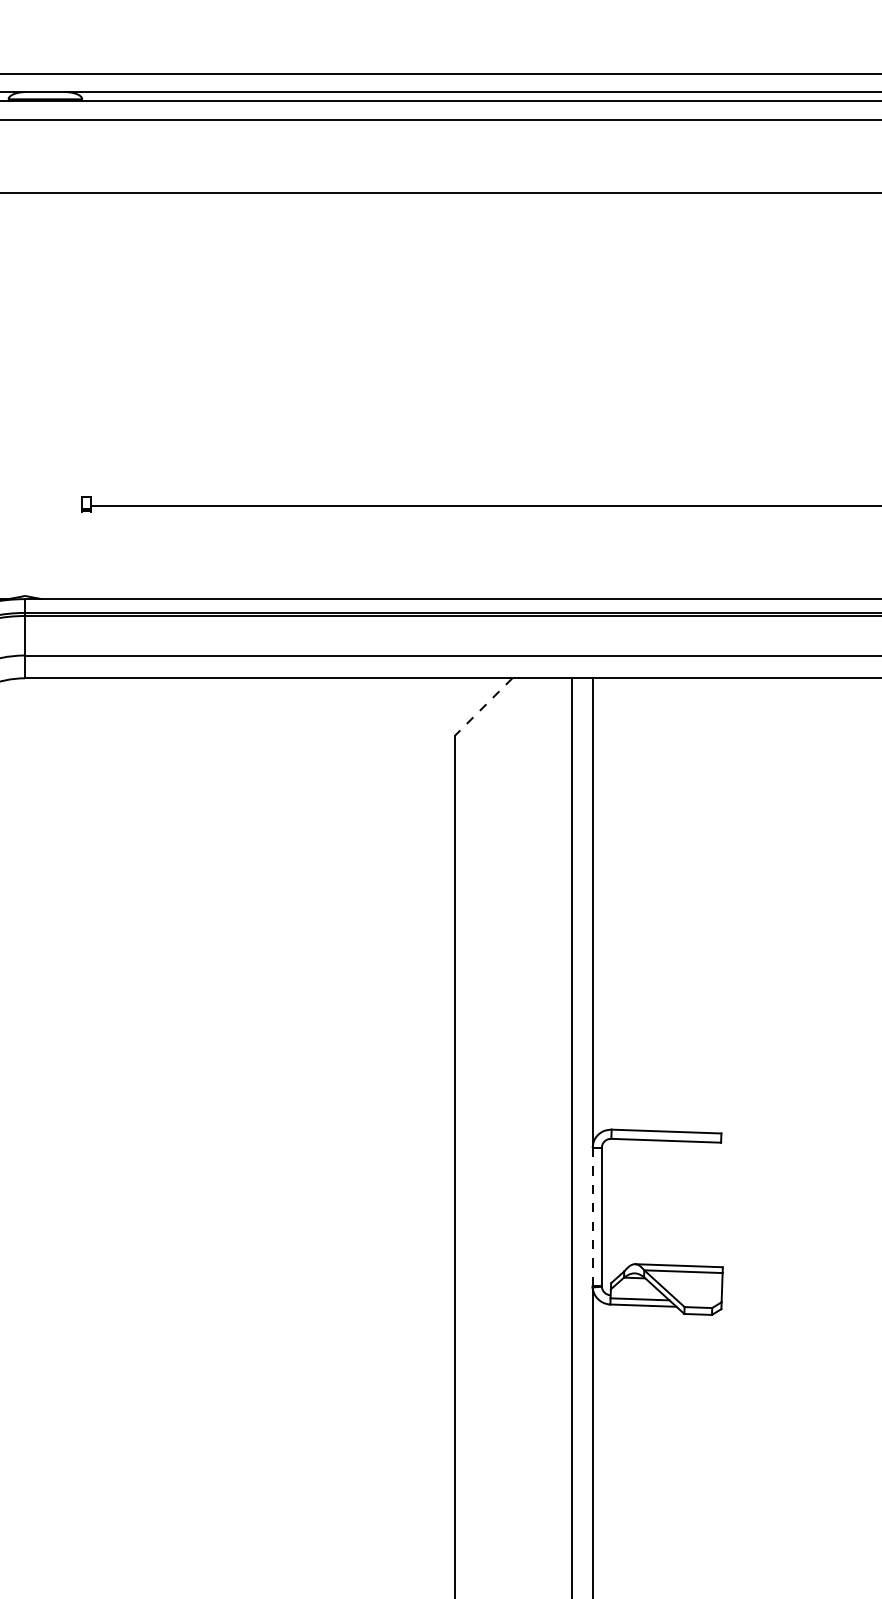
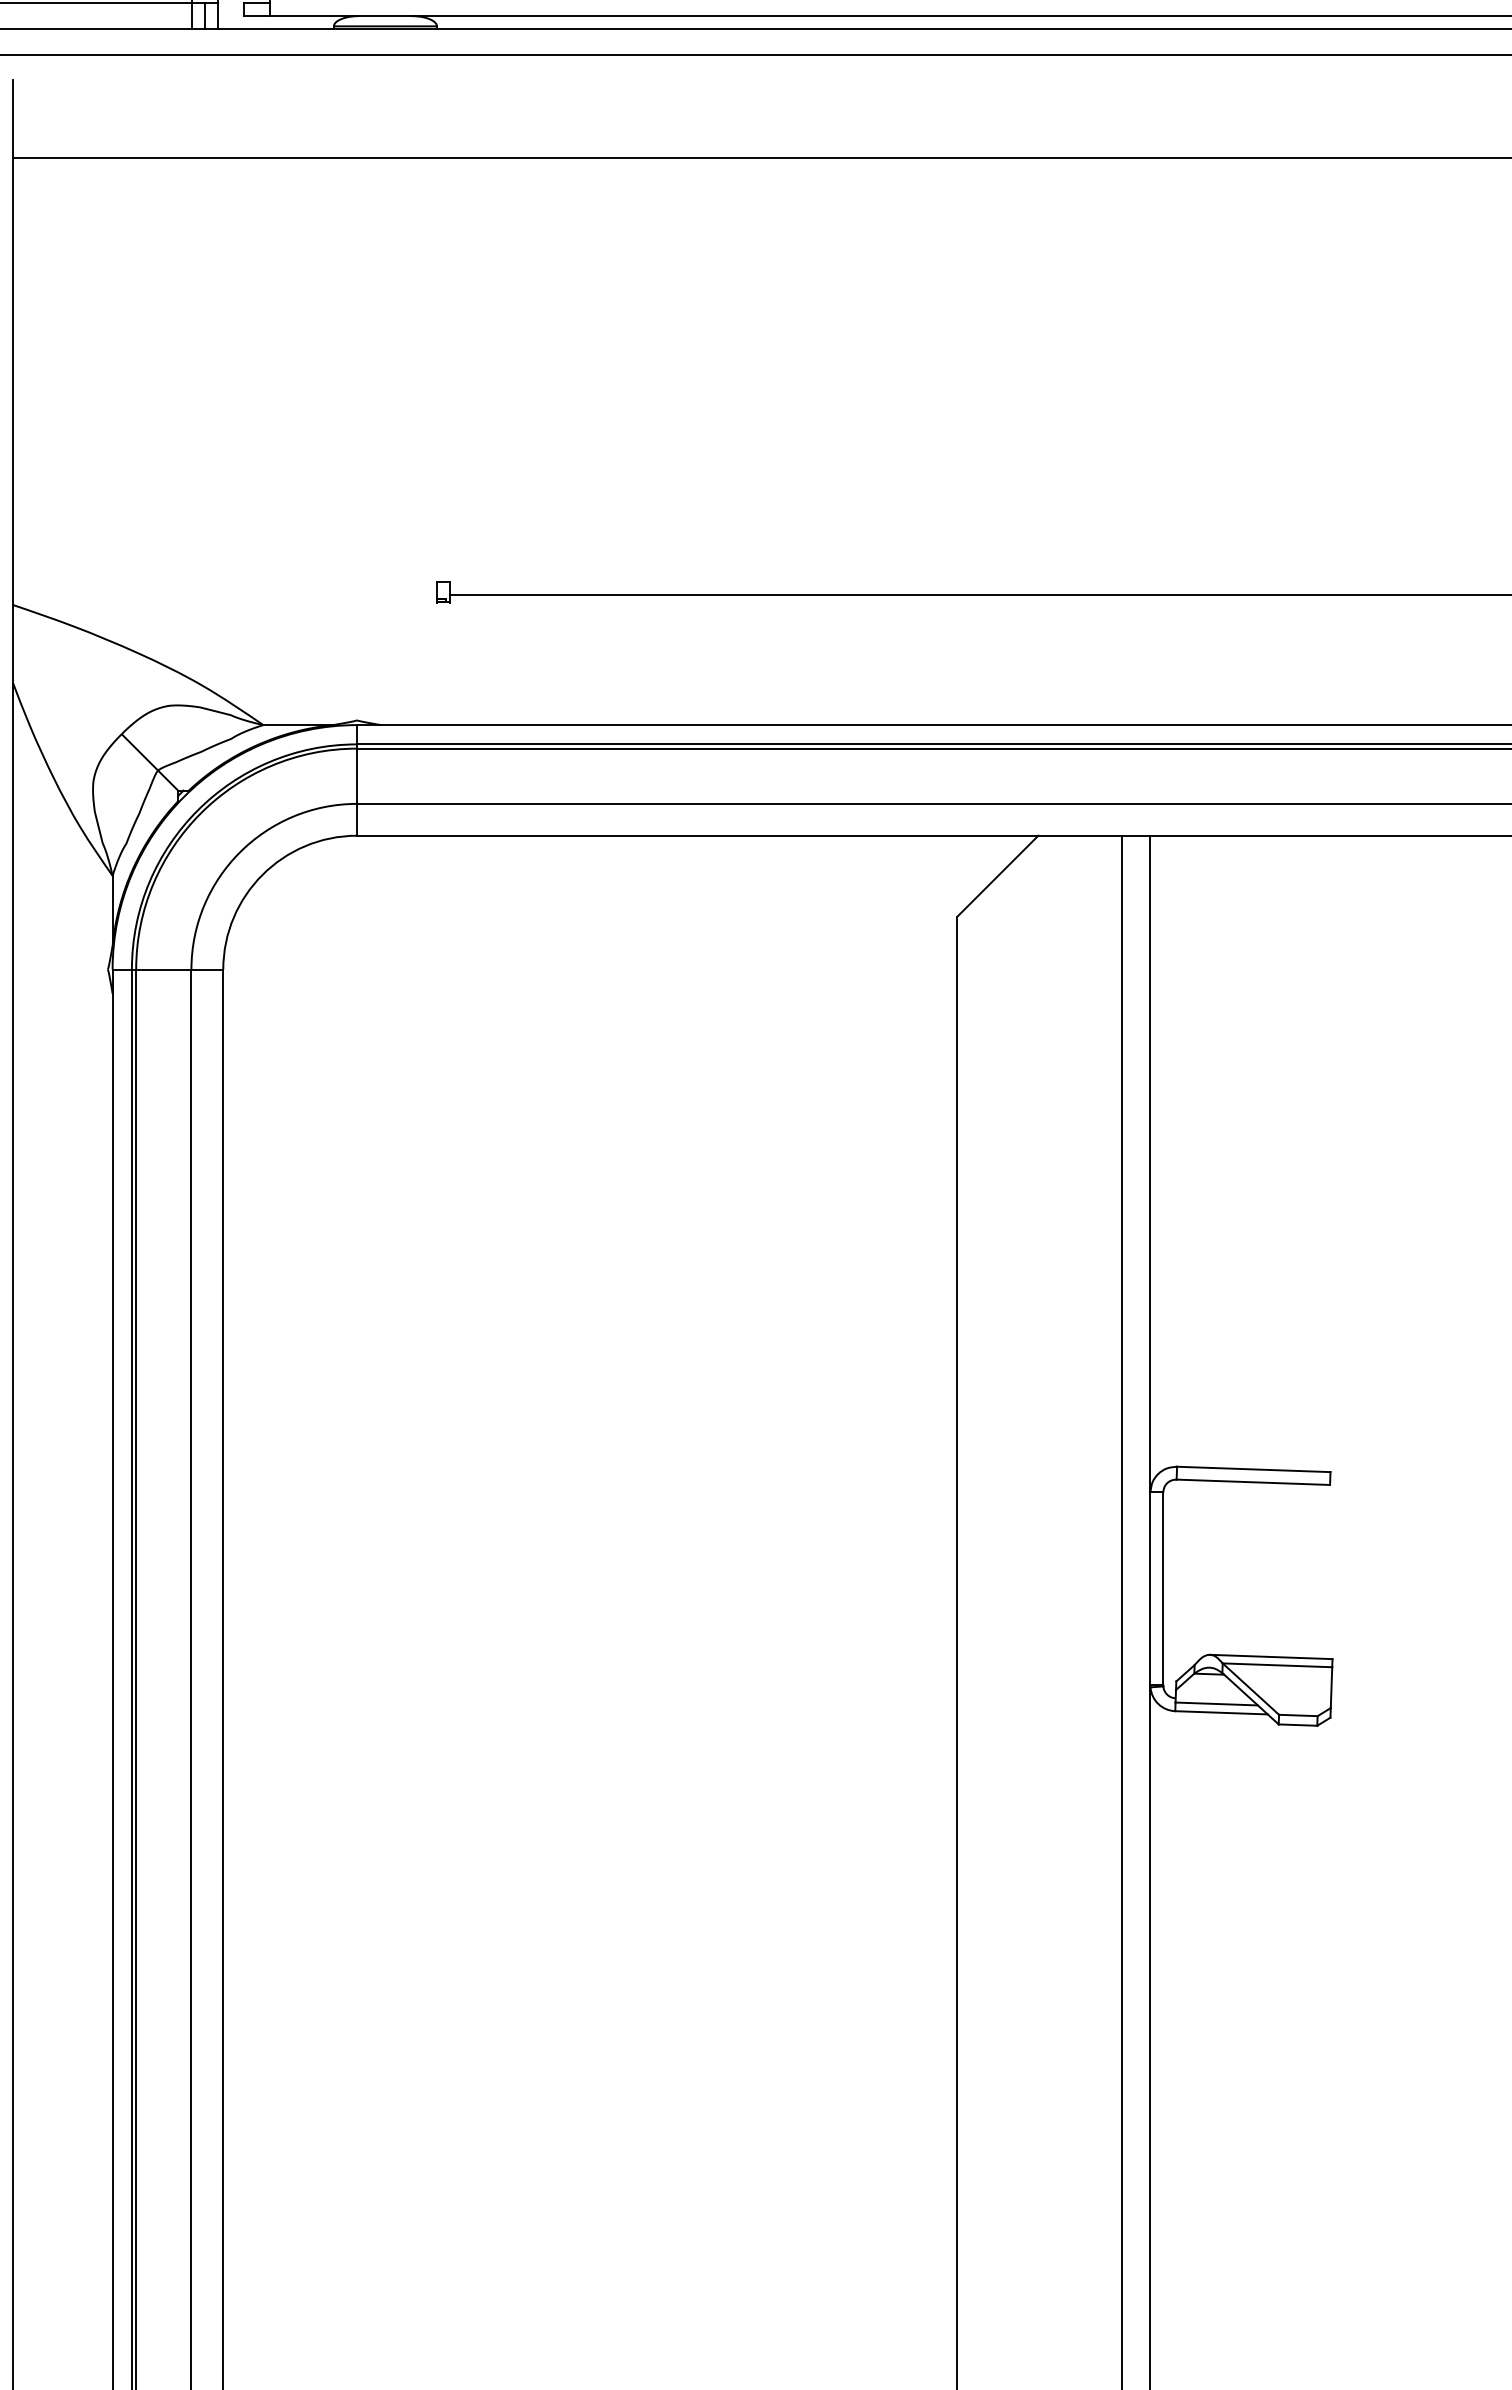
line: (483, 707) -> (997, 876), dashed -> solid
line: (592, 1216) -> (1150, 1588), dashed -> solid

